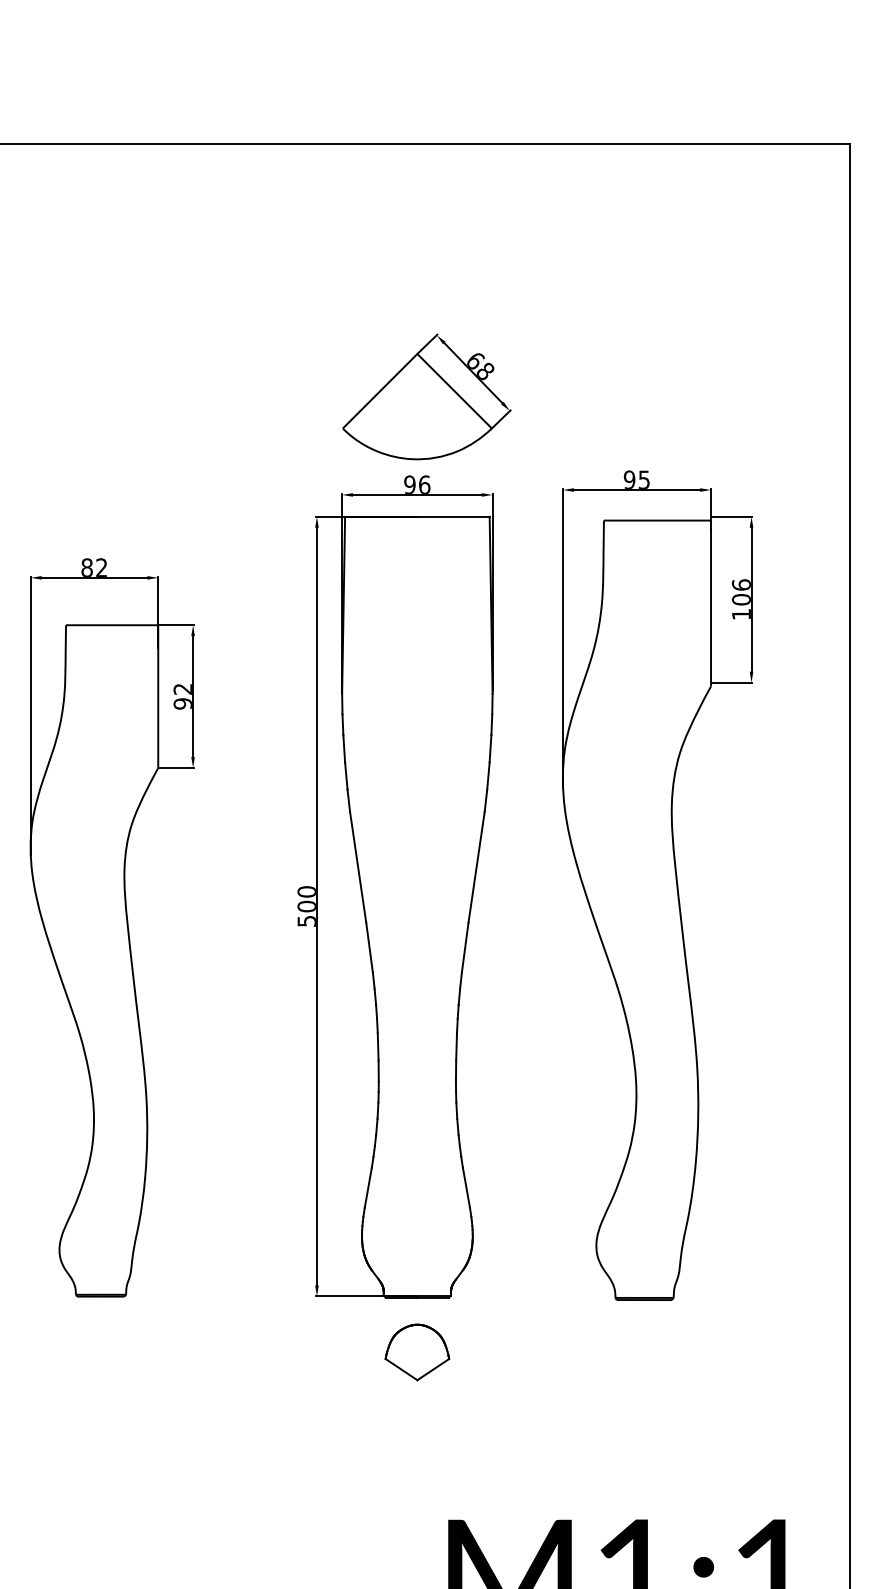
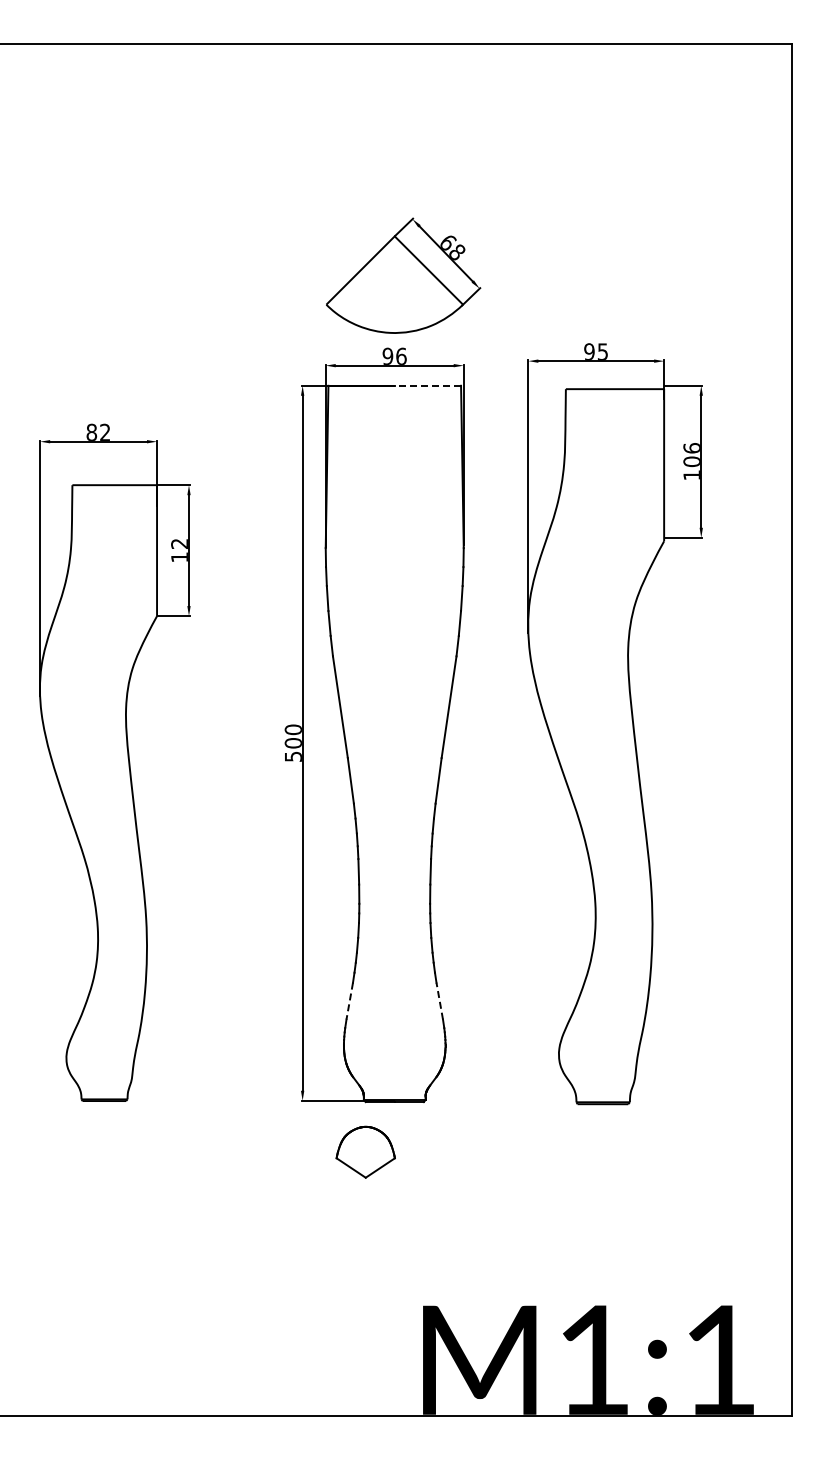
line: (453, 516) -> (427, 385), solid -> dashed
text: (182, 704) -> (179, 557), 92 -> 12
line: (368, 1188) -> (349, 1001), solid -> dashed
line: (466, 1188) -> (439, 1001), solid -> dashed
part: (417, 1351) -> (365, 1151), moved

